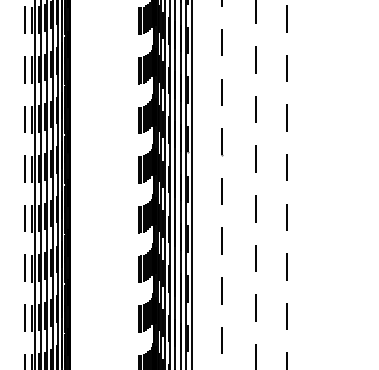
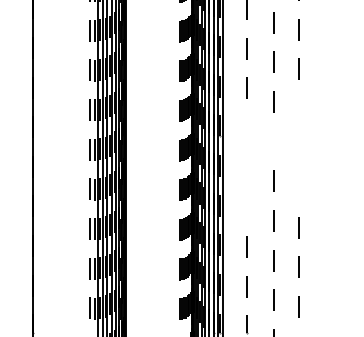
line: (286, 117) -> (298, 108), removed
line: (222, 142) -> (247, 128), removed
line: (255, 158) -> (273, 141), removed
line: (286, 167) -> (298, 148), removed
line: (221, 191) -> (246, 167), removed
line: (286, 216) -> (298, 187), removed
line: (221, 240) -> (246, 206), removed

